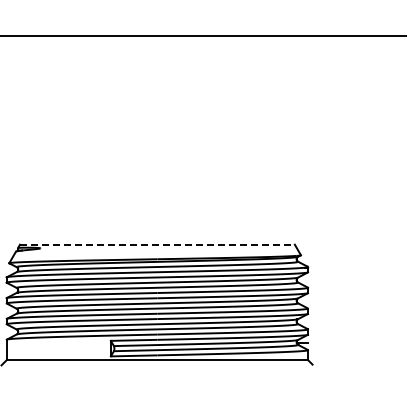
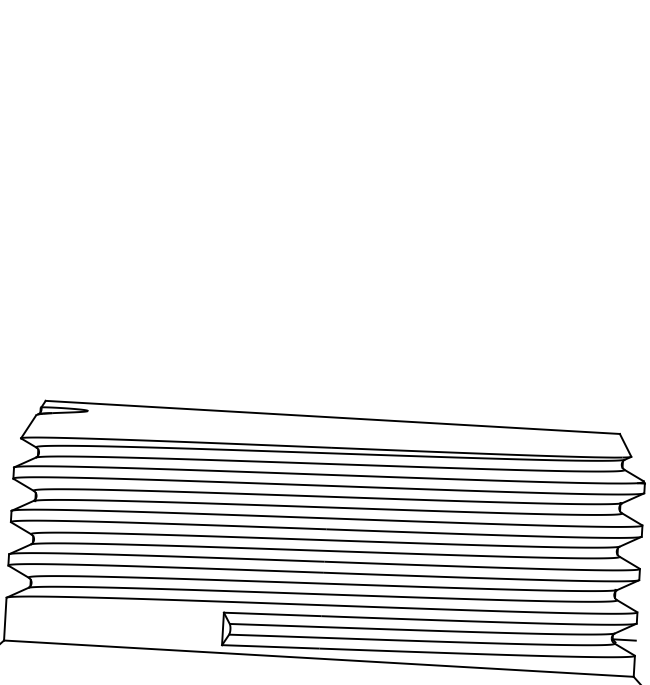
line: (157, 244) -> (332, 416), dashed -> solid

